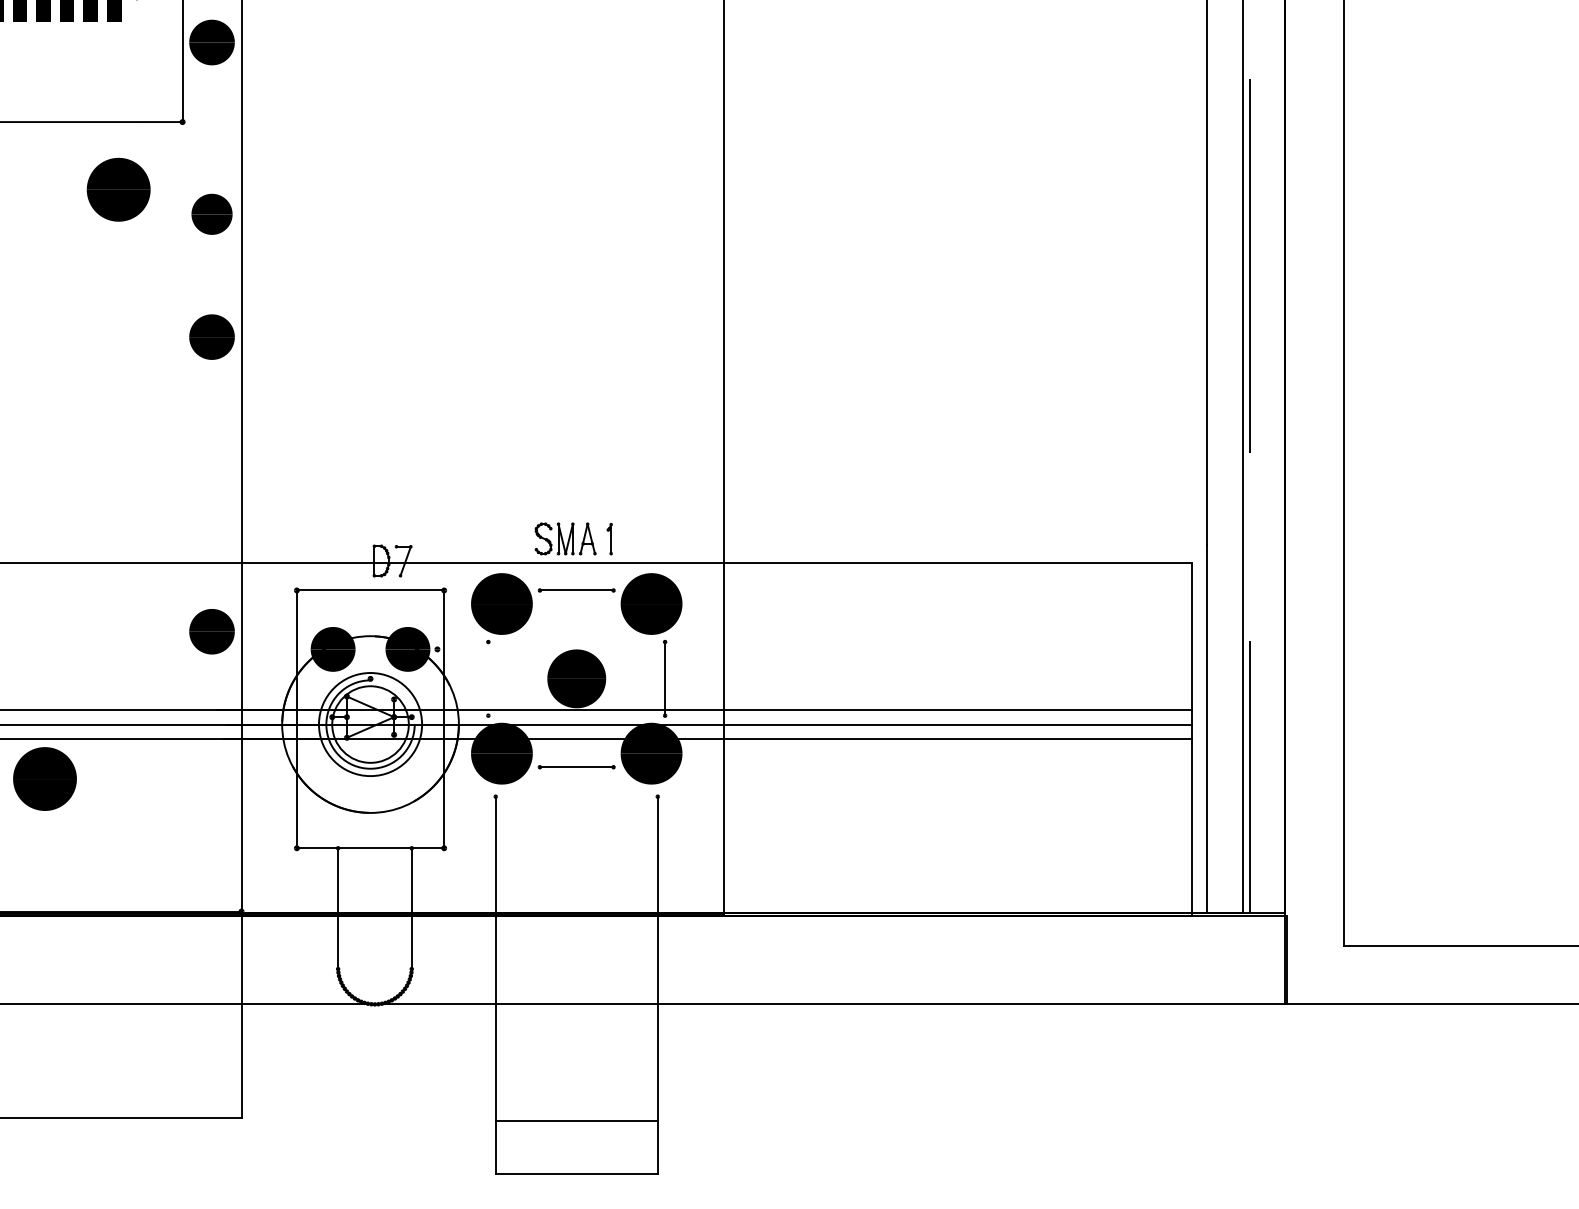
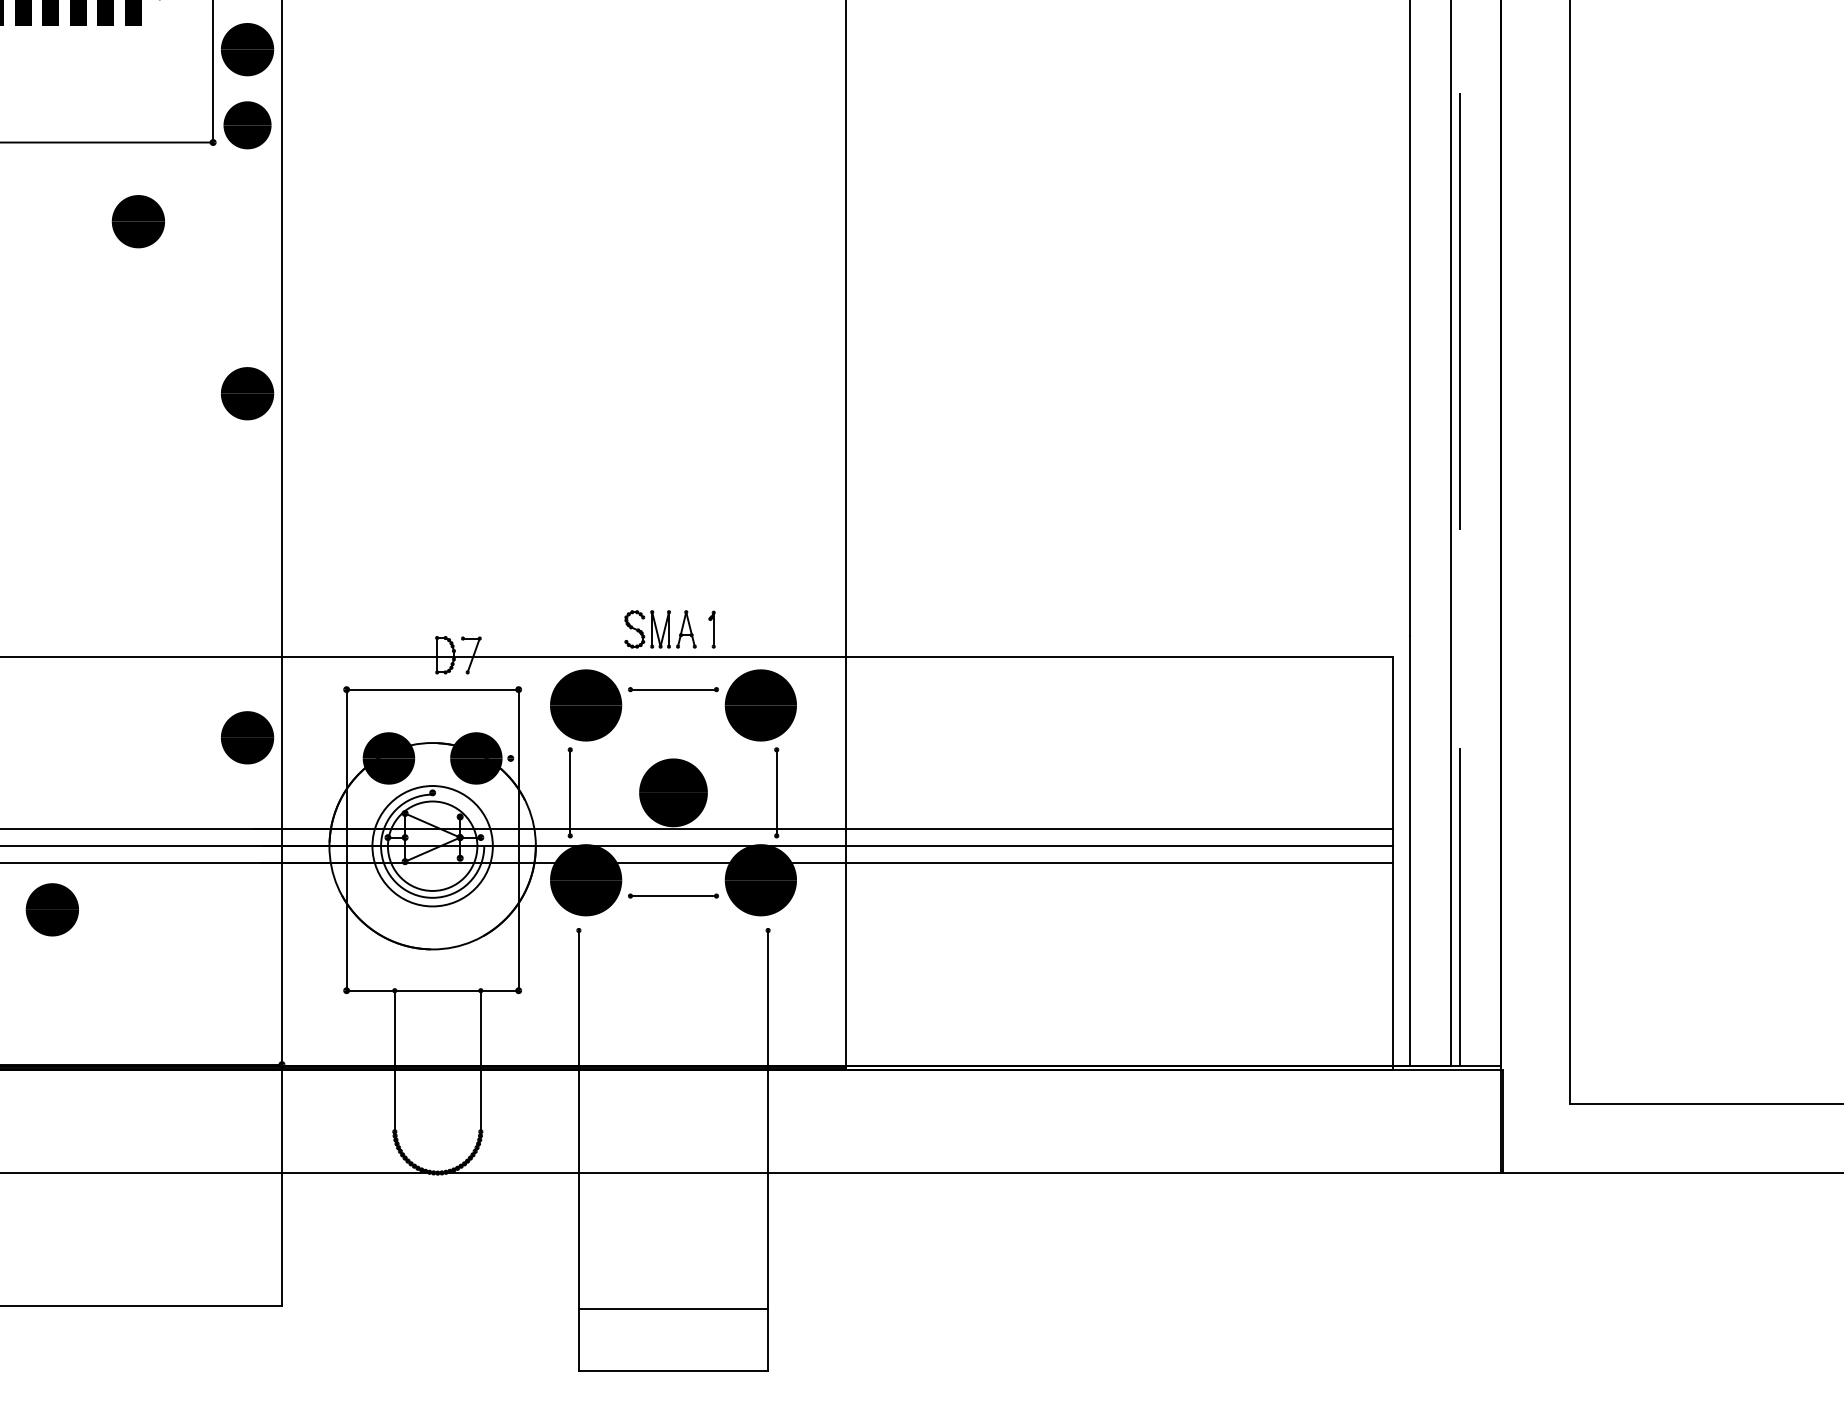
part: (118, 189) -> (138, 221), size x0.71
part: (211, 213) -> (246, 124), moved
line: (488, 678) -> (570, 792), added
part: (44, 778) -> (51, 909), size x0.71

